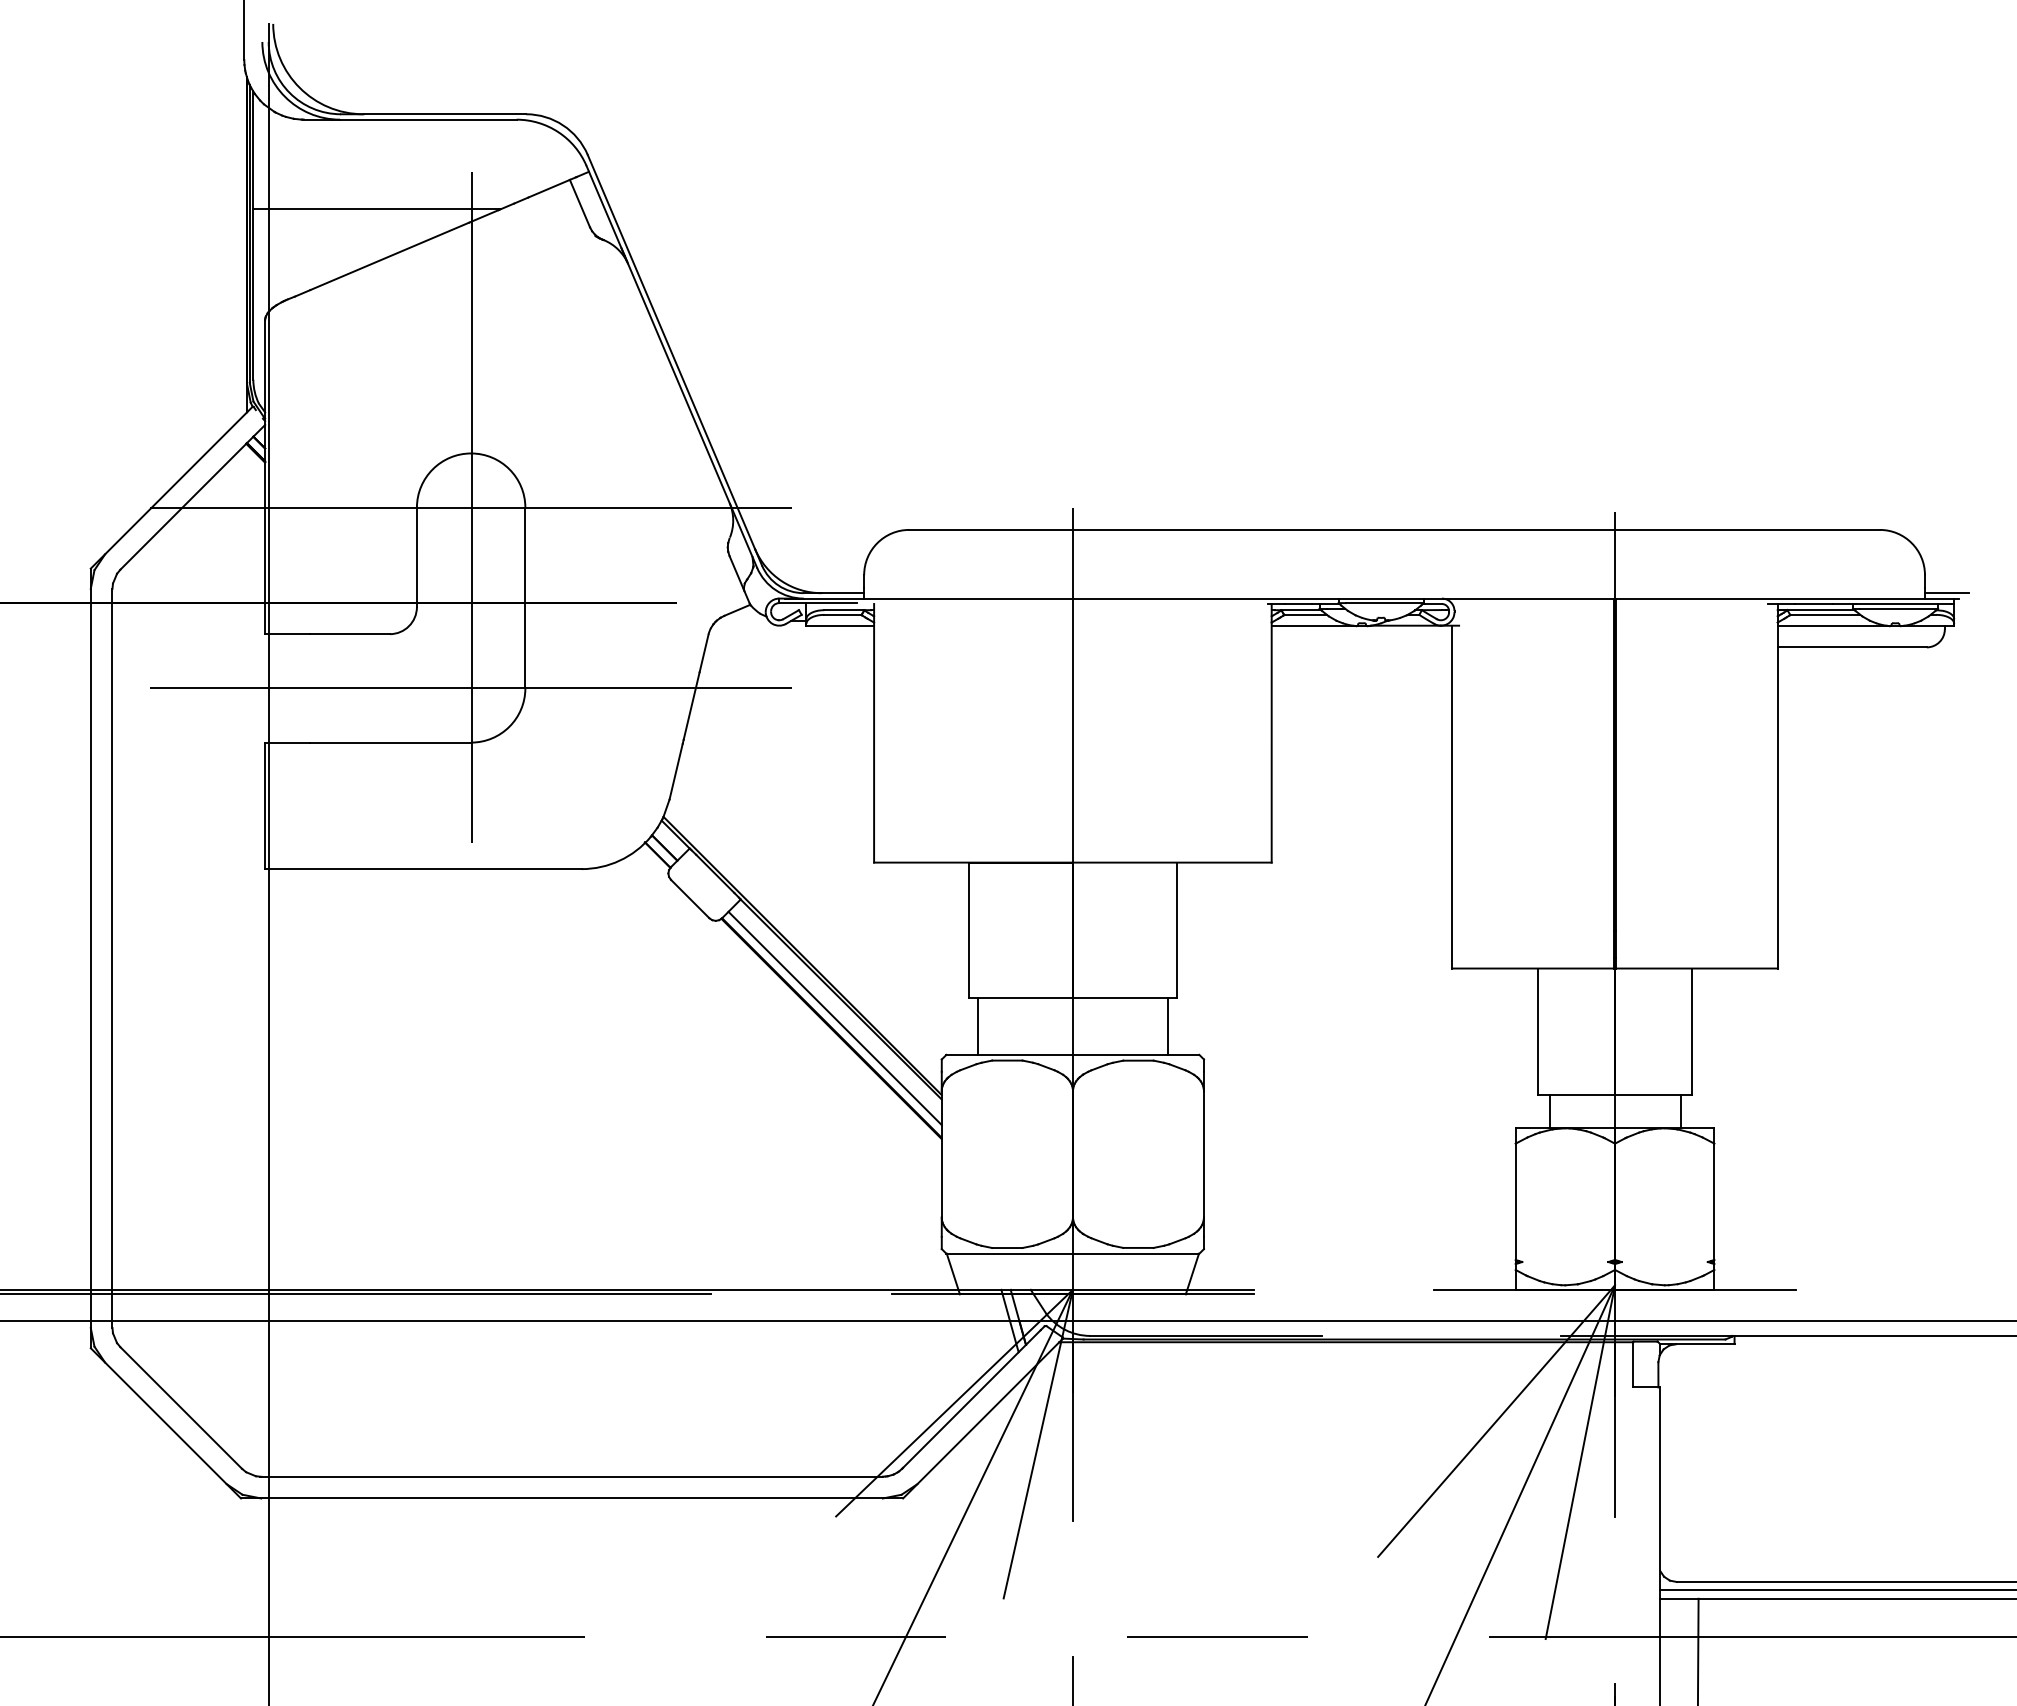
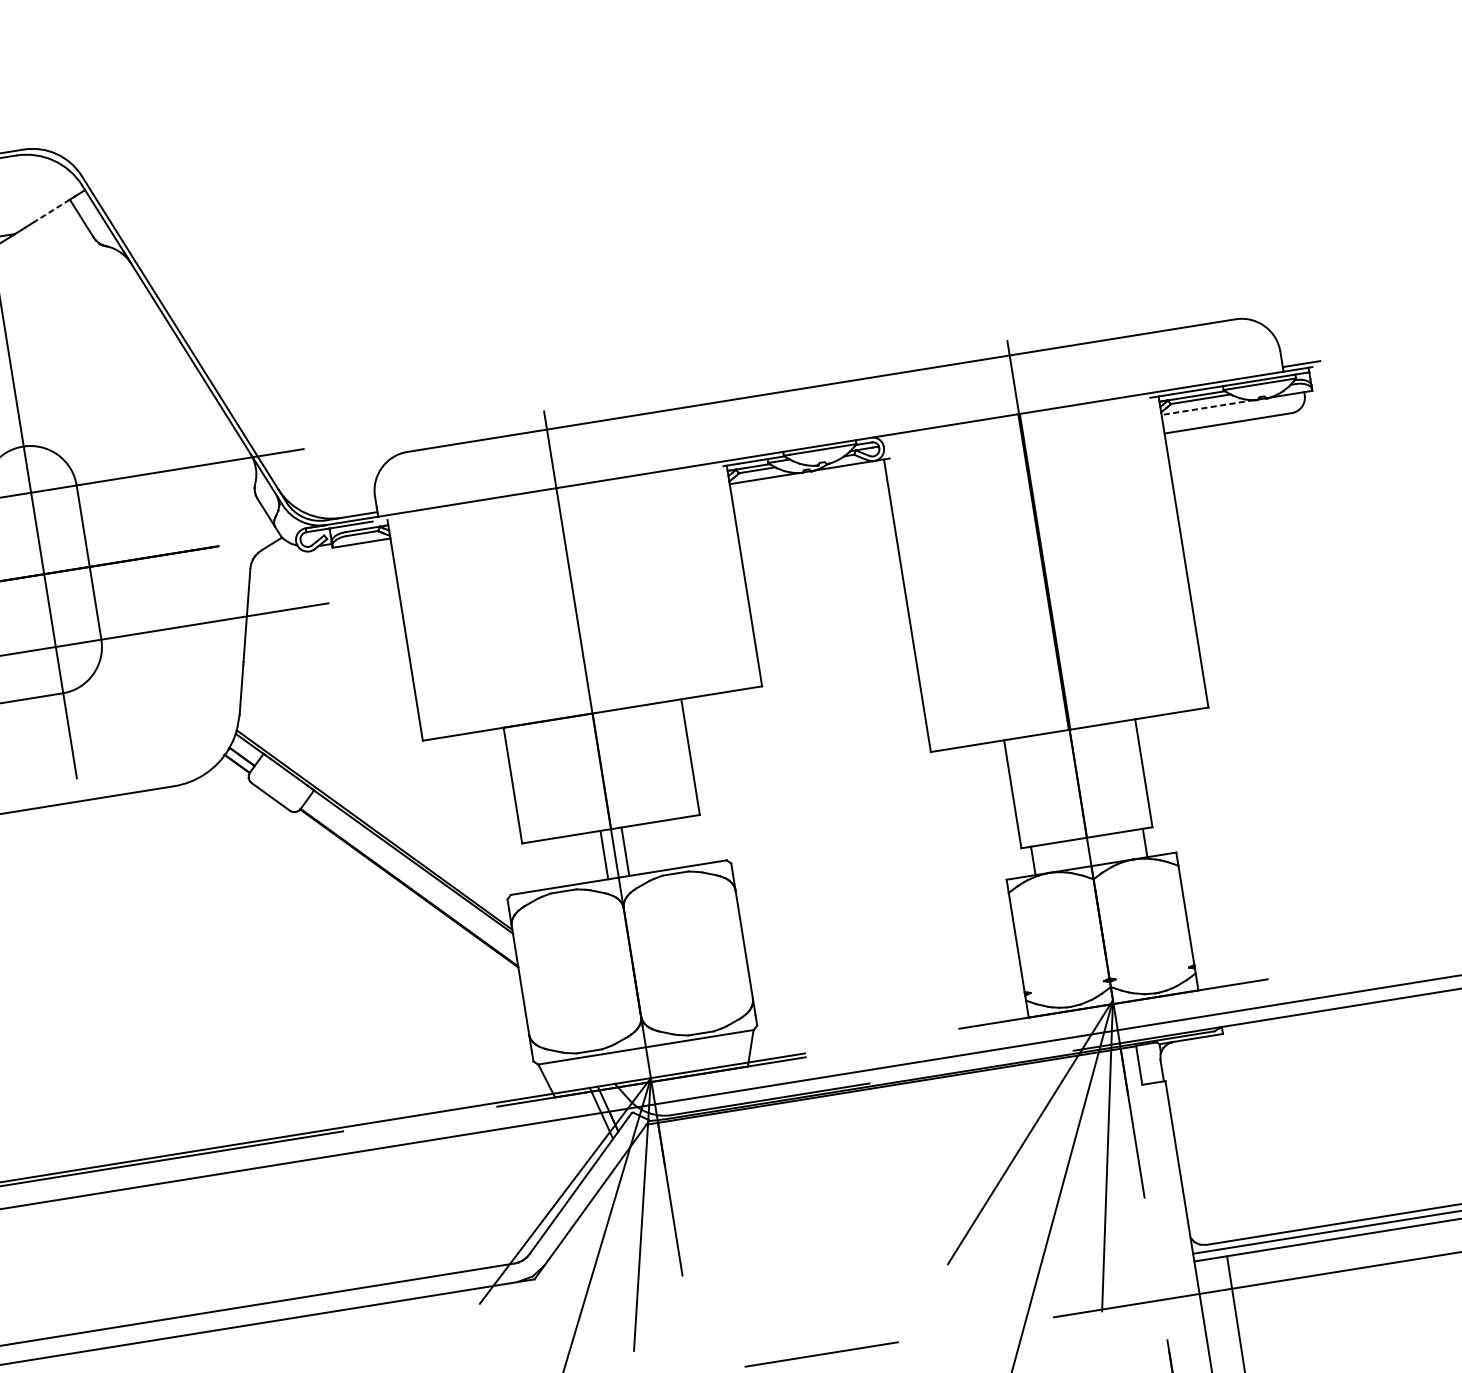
line: (549, 188) -> (53, 209), solid -> dashed
line: (1831, 625) -> (1207, 407), solid -> dashed
line: (834, 1018) -> (410, 879), removed
line: (977, 1026) -> (604, 855), moved
line: (1168, 1026) -> (625, 851), moved

